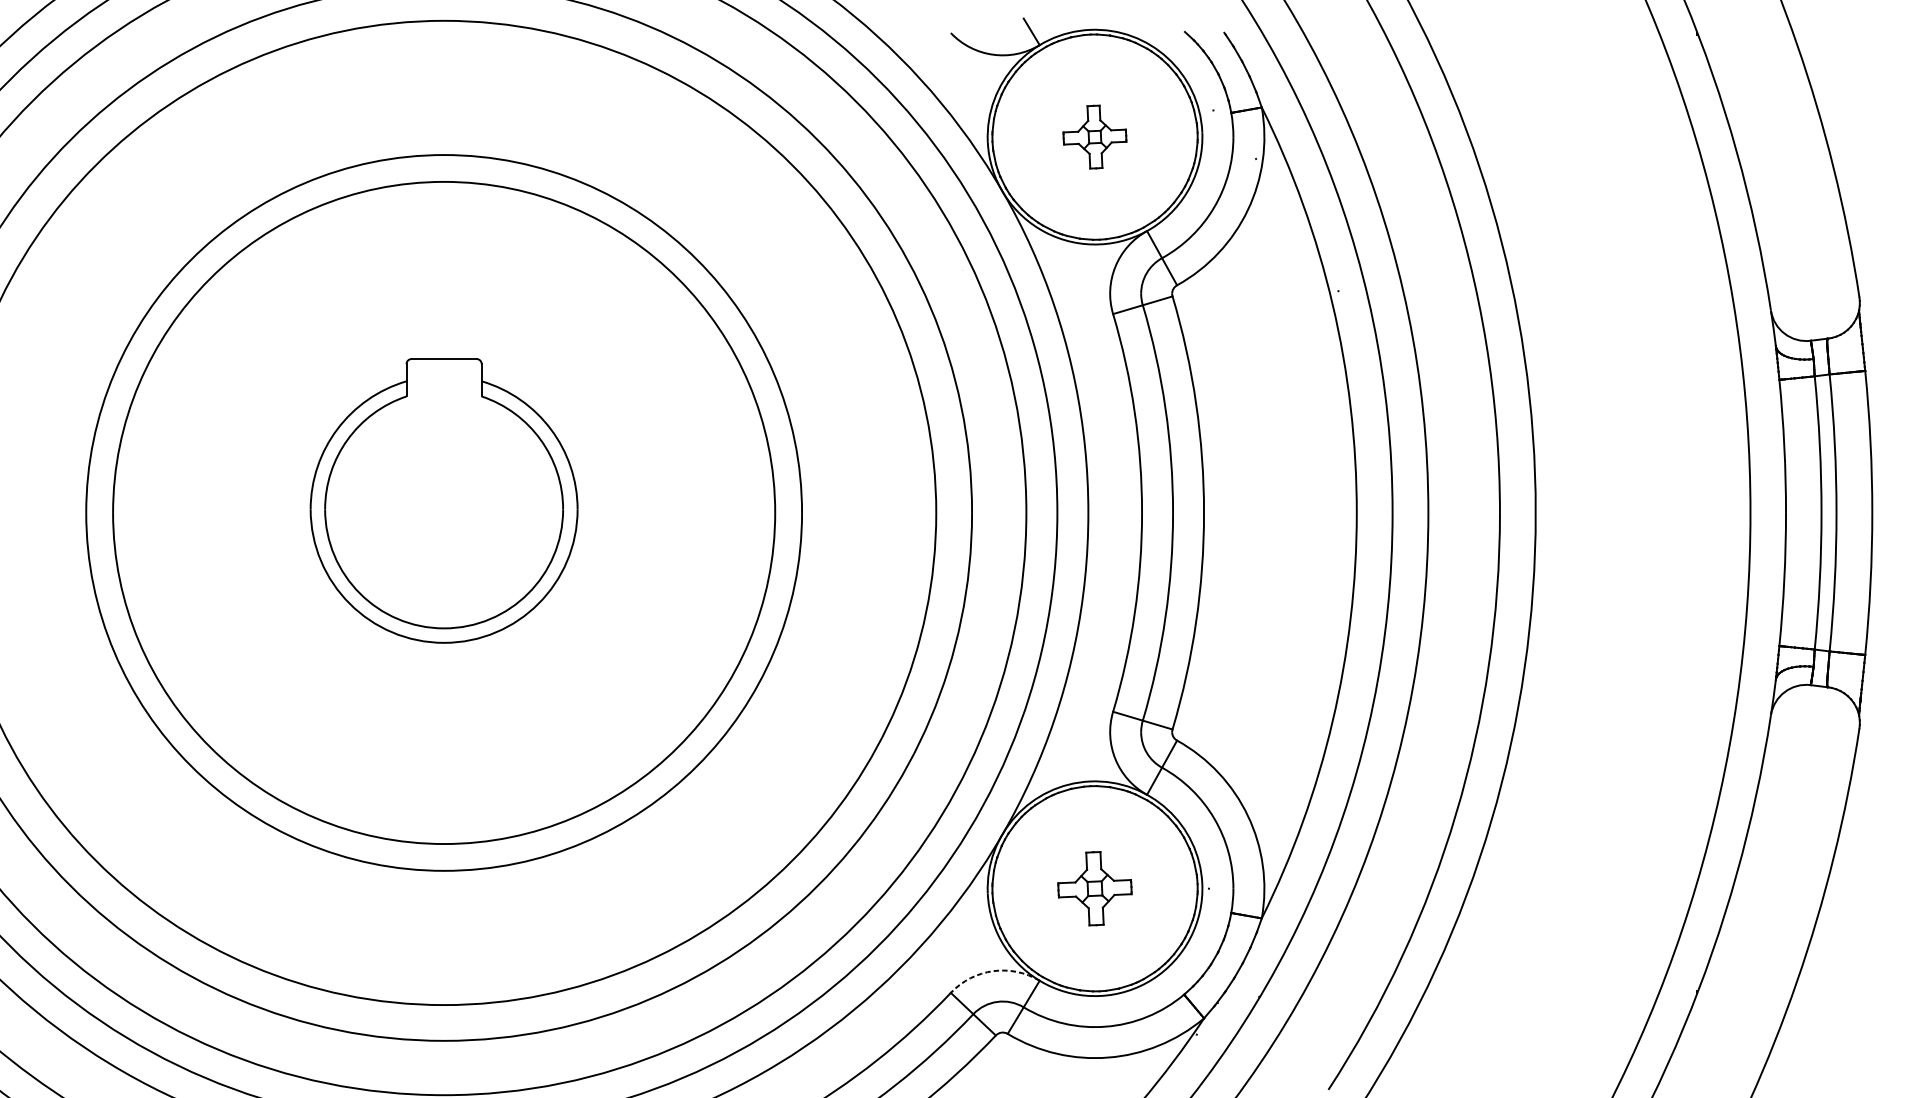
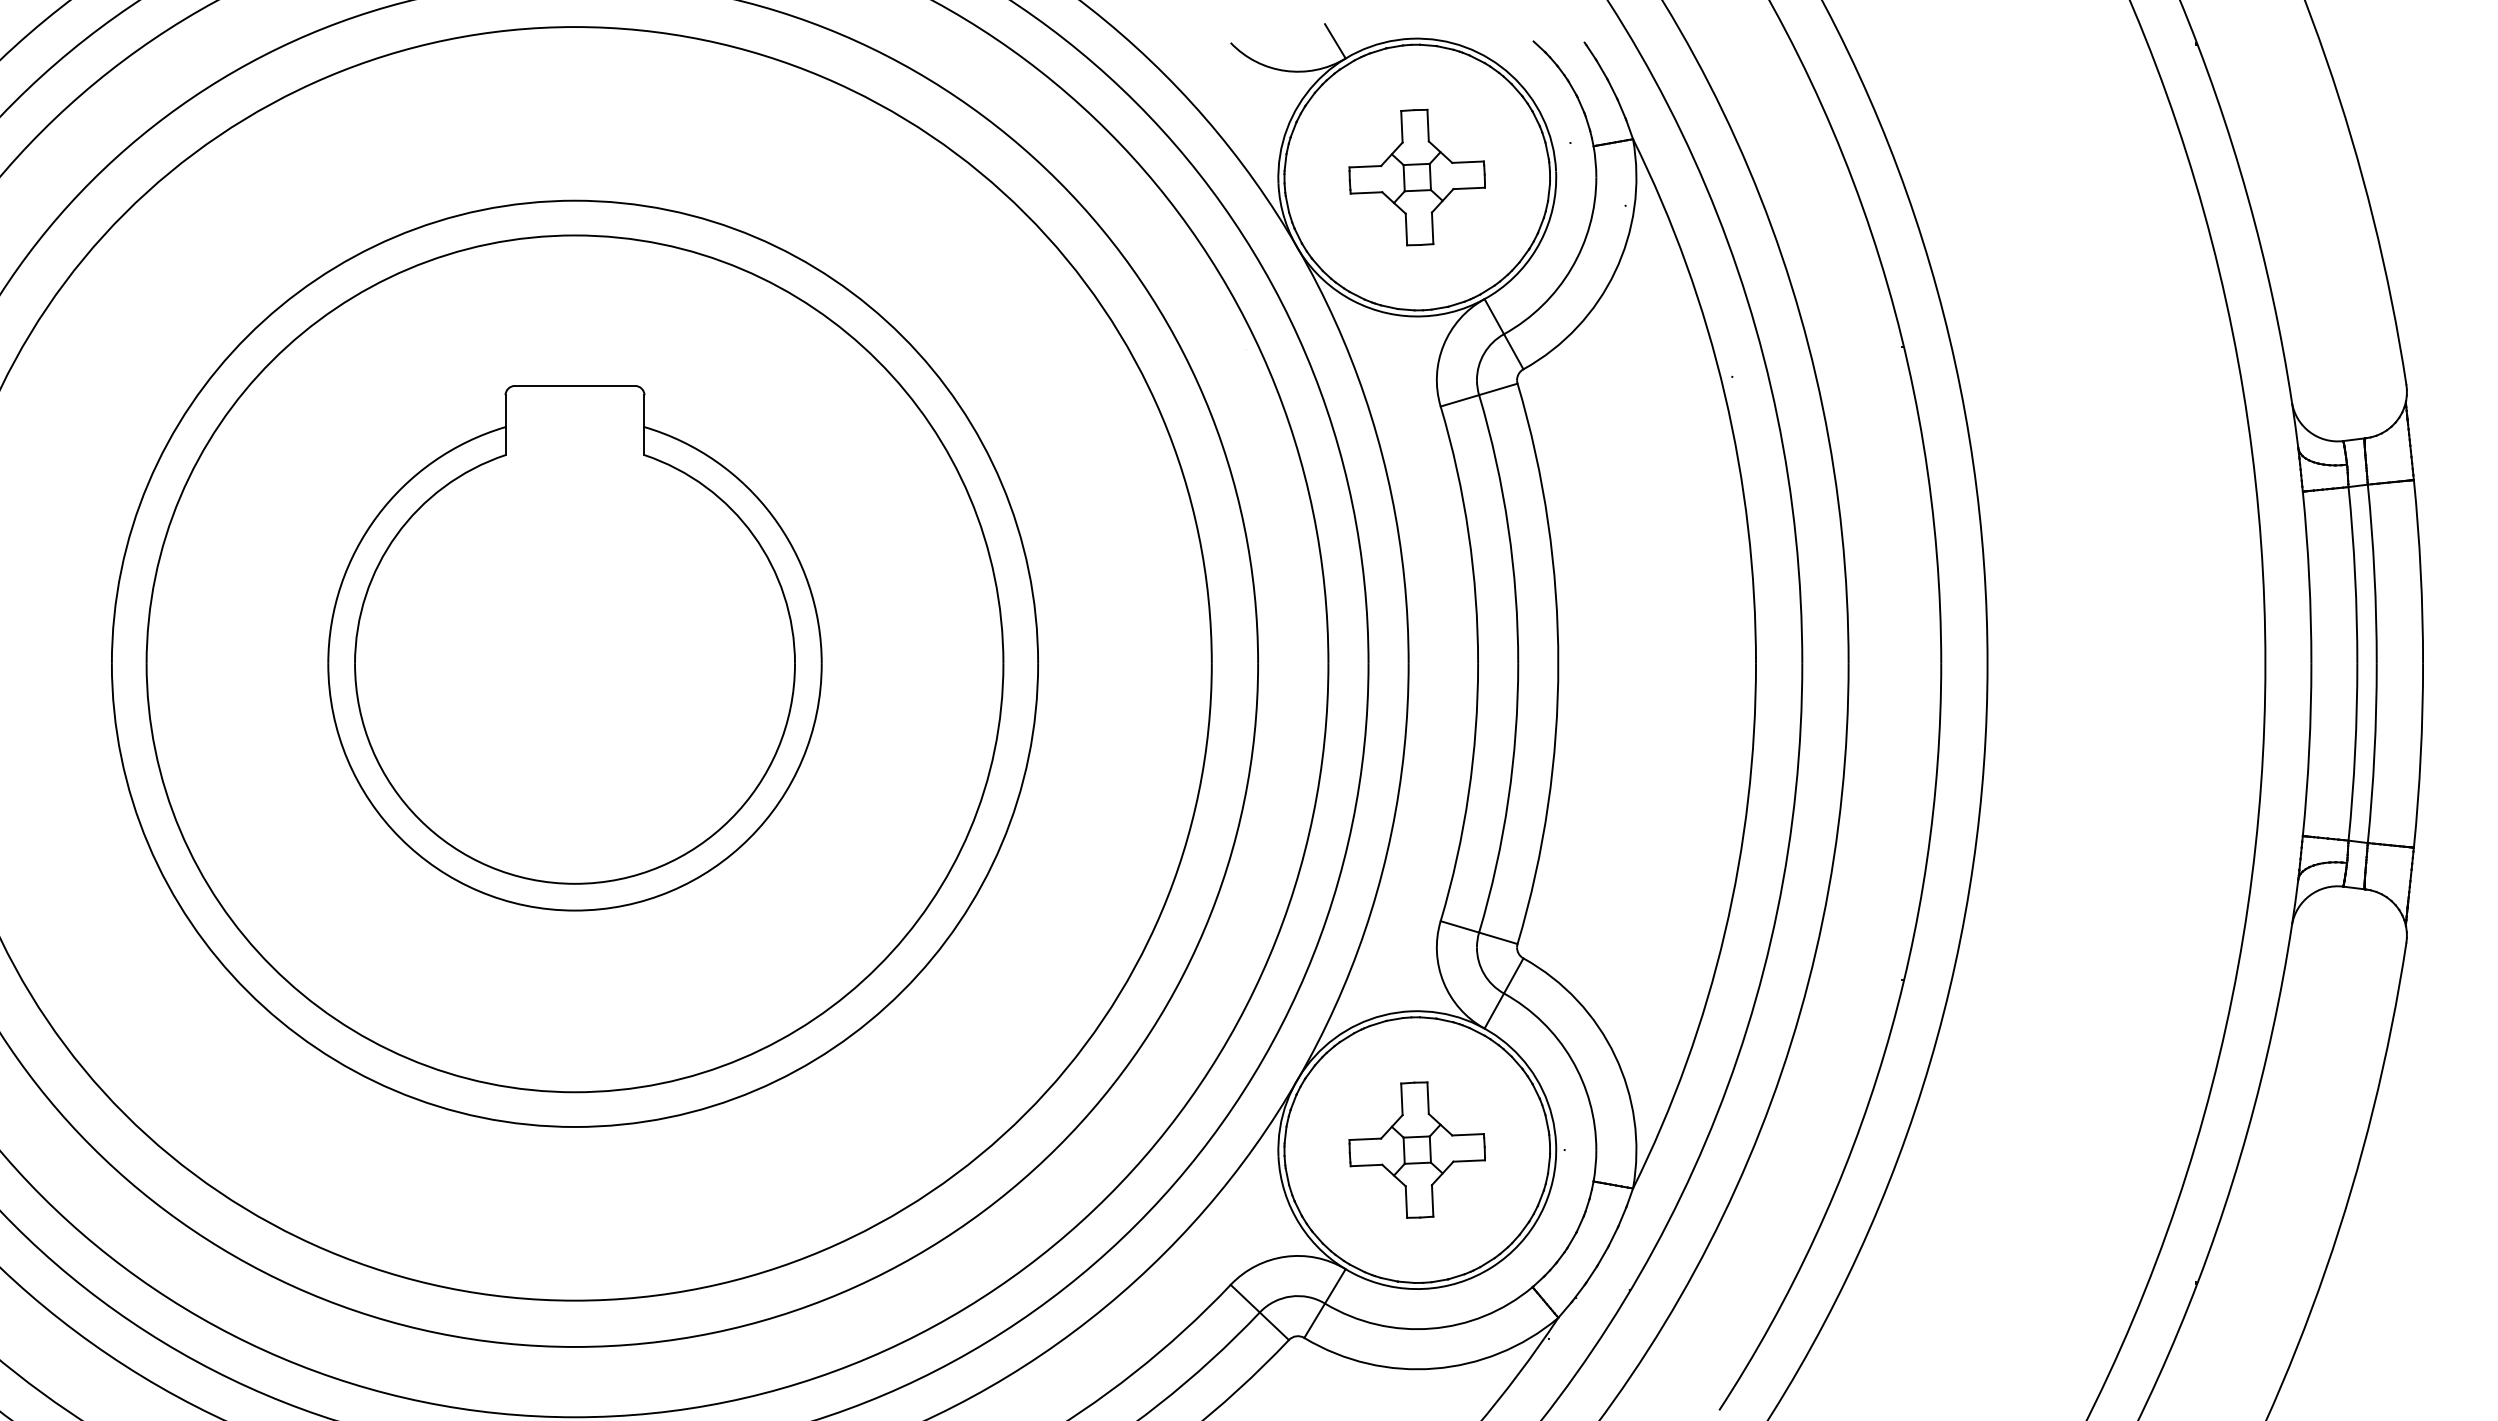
part: (1094, 137) -> (1416, 177), size x1.67
part: (443, 501) -> (574, 648), size x1.43
part: (1094, 888) -> (1416, 1149), size x1.43
arc: (993, 970) -> (1285, 1256), dashed -> solid

